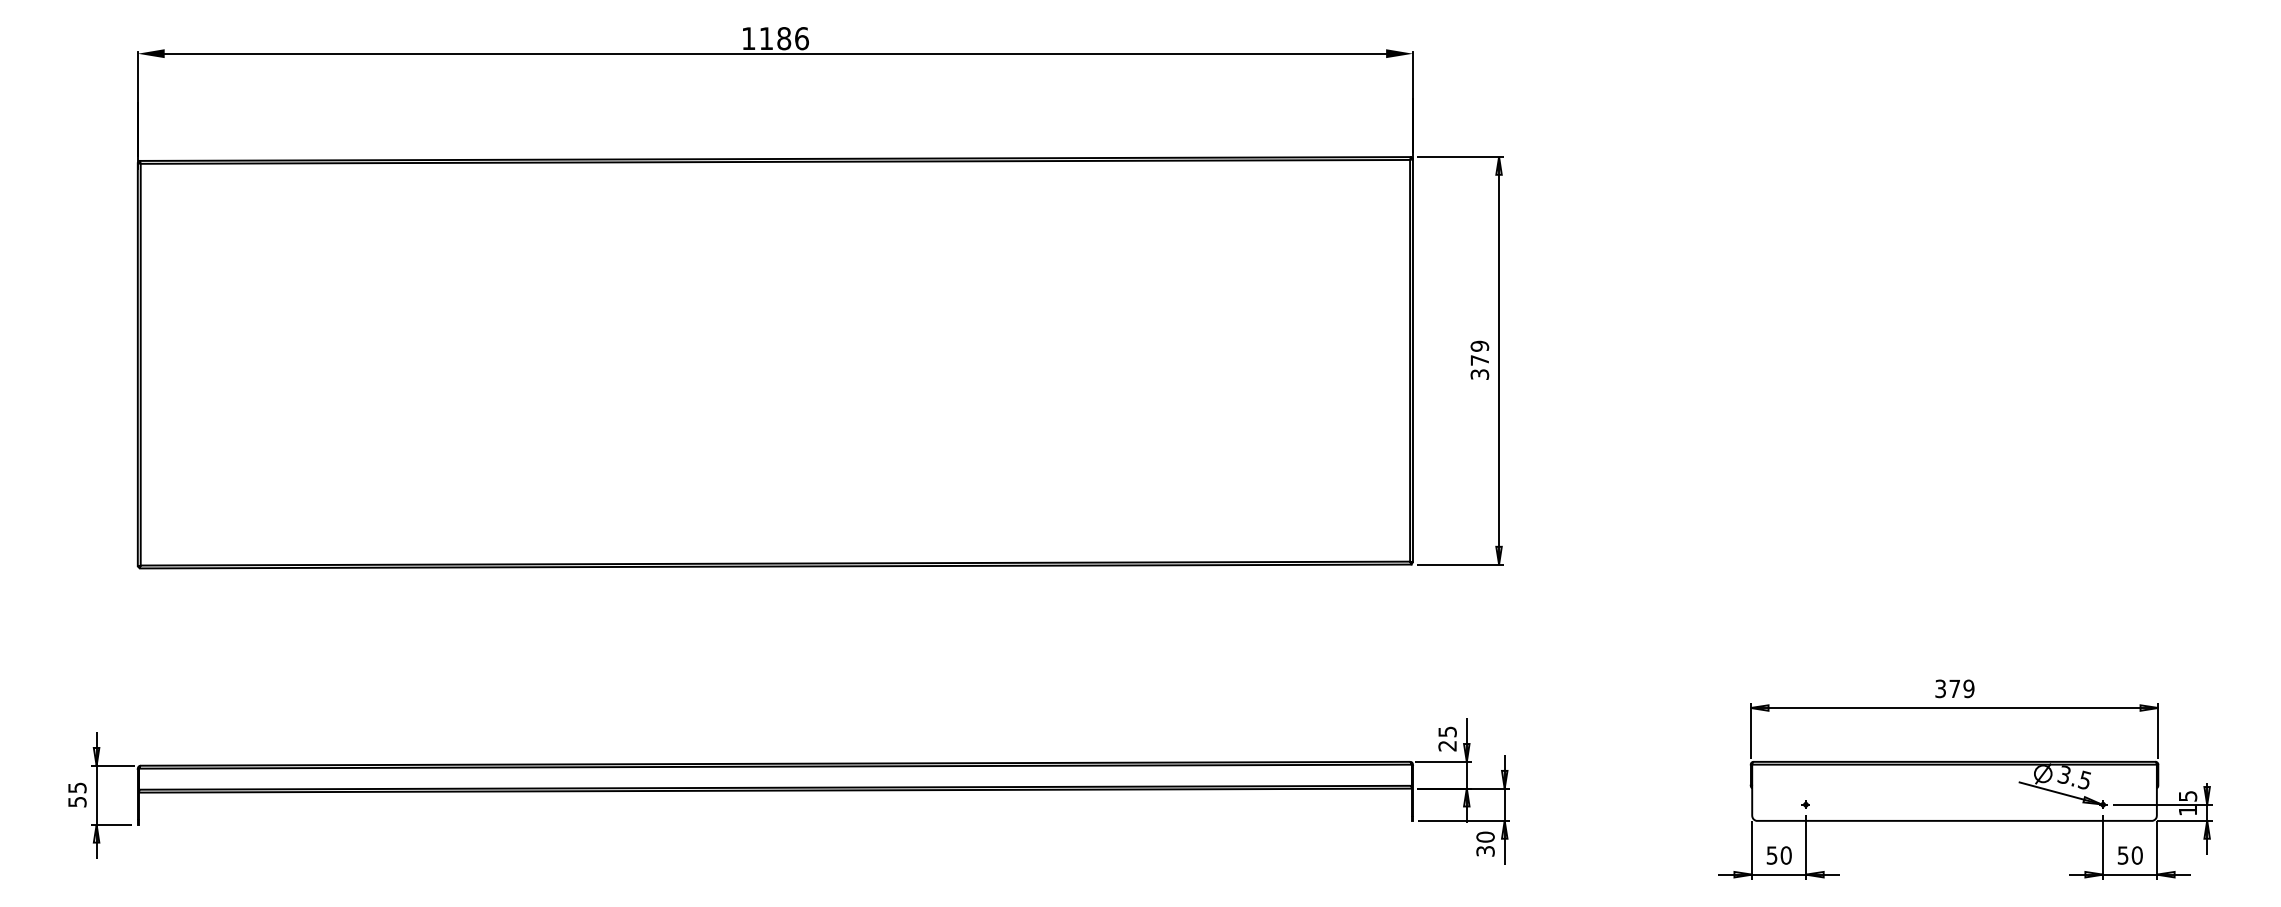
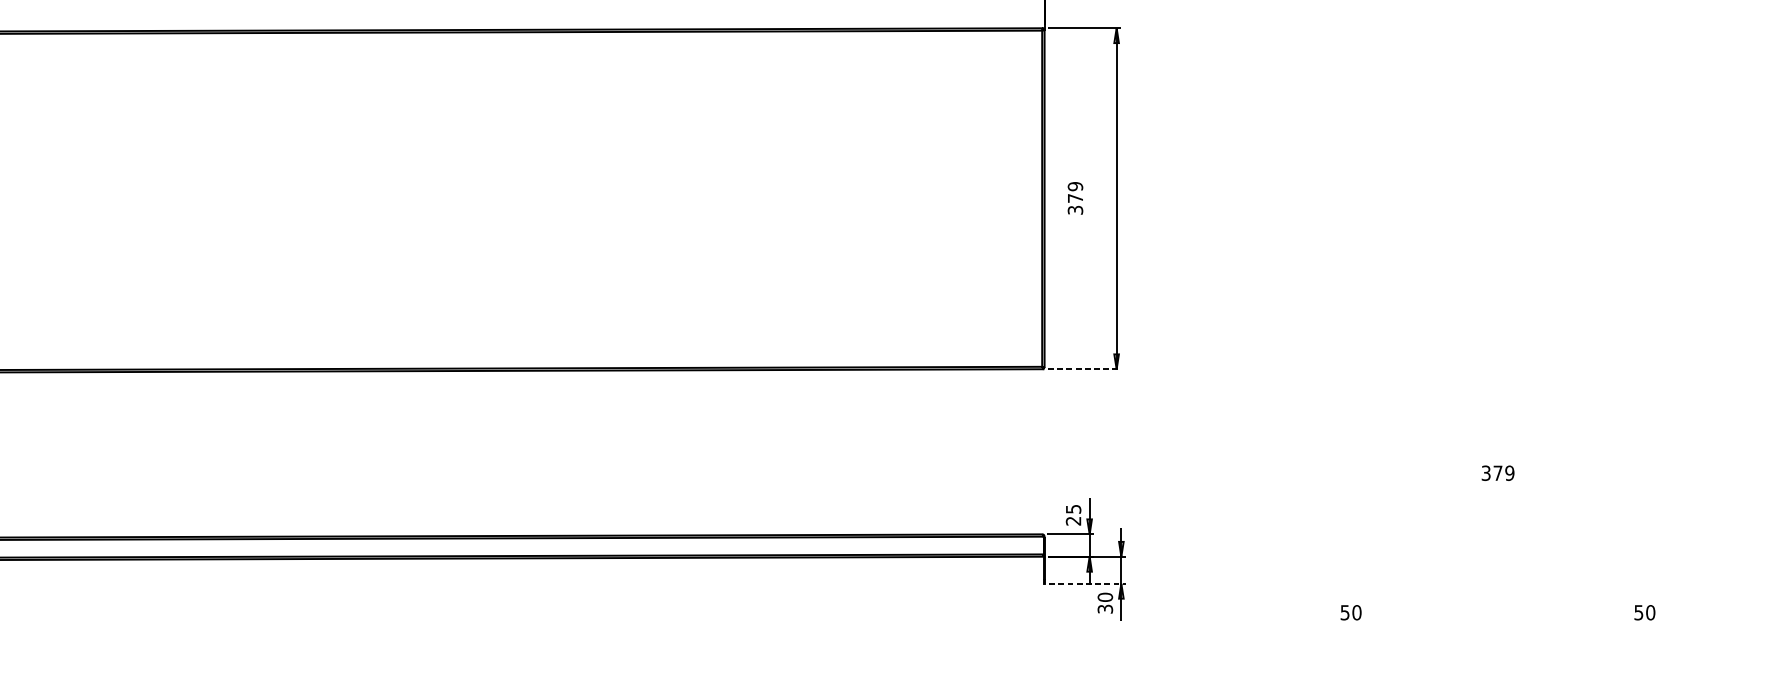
text: (1479, 359) -> (1075, 197), moved
line: (1460, 564) -> (1084, 369), solid -> dashed
part: (1965, 791) -> (1506, 559), removed
line: (1464, 820) -> (1087, 583), solid -> dashed

